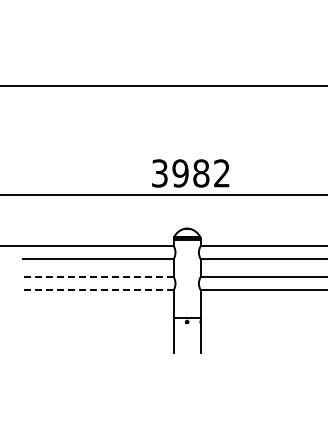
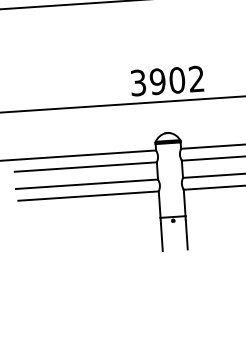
text: (201, 173) -> (177, 80), 3982 -> 3902
line: (98, 277) -> (87, 184), dashed -> solid
line: (99, 289) -> (88, 195), dashed -> solid

